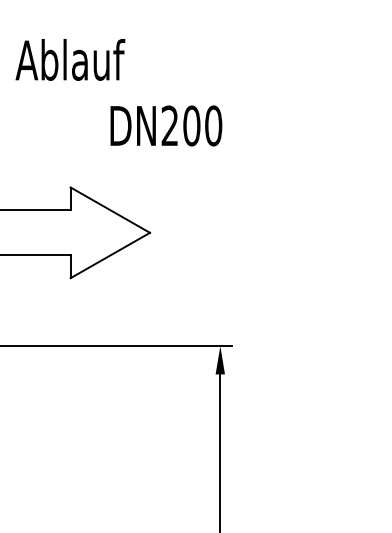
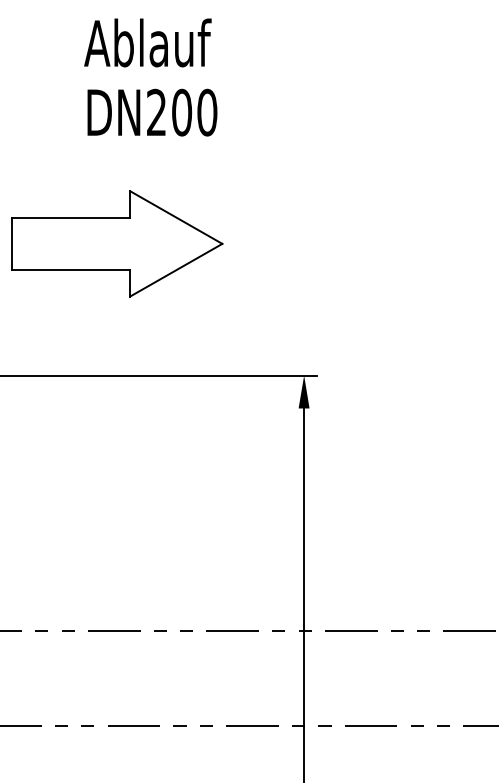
text: (70, 59) -> (147, 42), moved
text: (166, 125) -> (152, 112), moved

